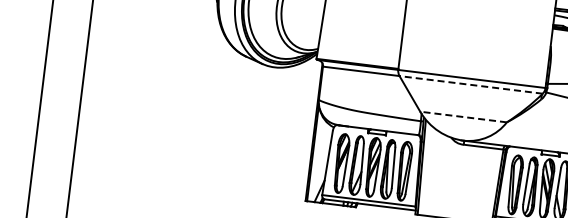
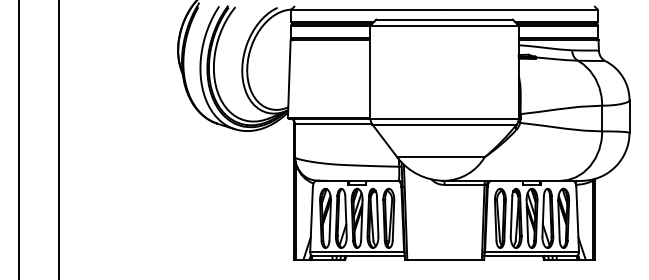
line: (471, 84) -> (444, 124), dashed -> solid
line: (463, 117) -> (440, 157), dashed -> solid

